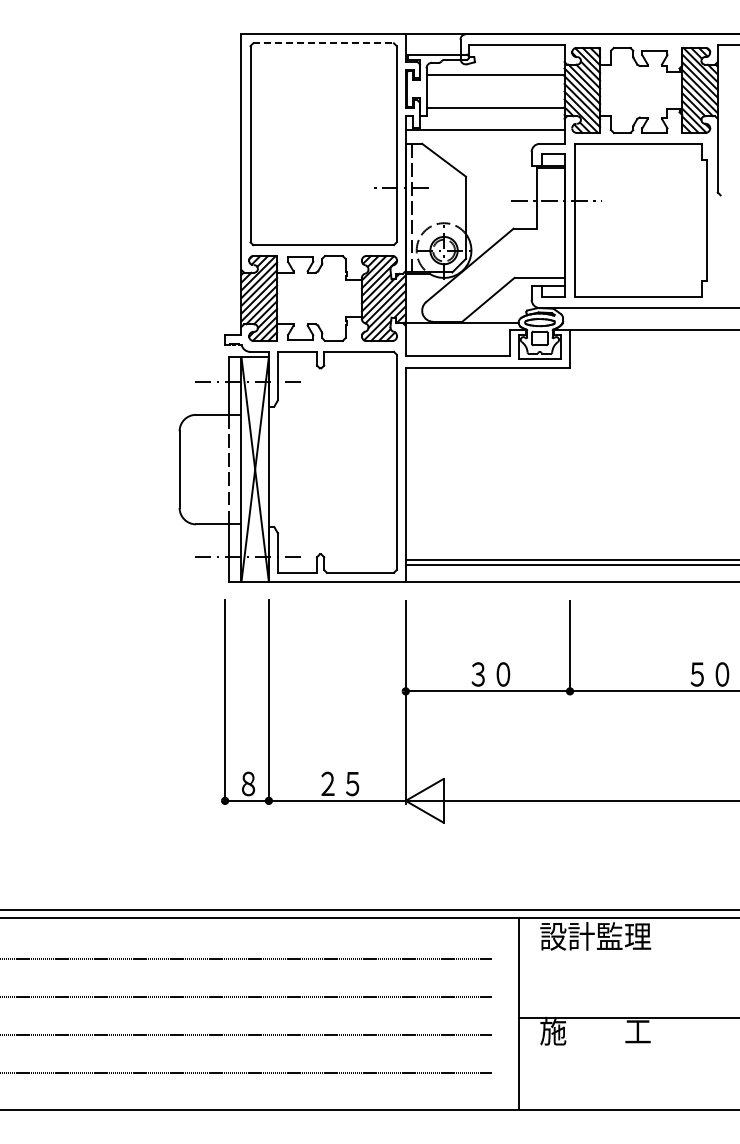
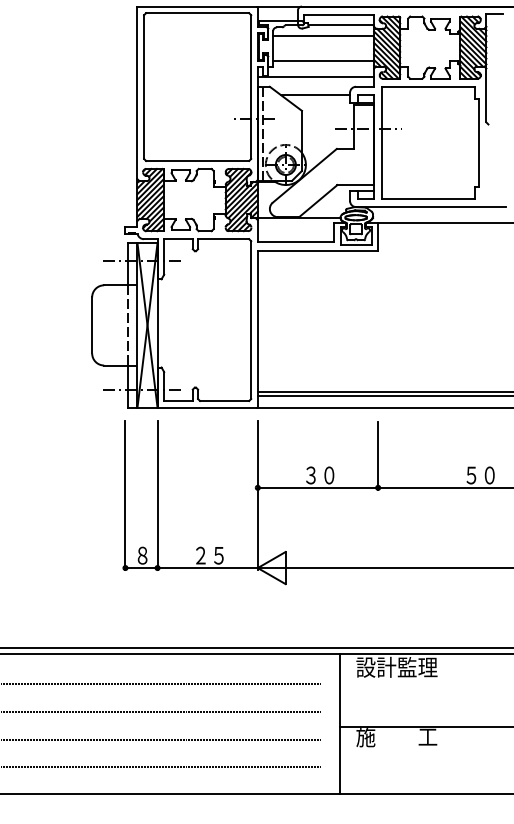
line: (324, 43) -> (198, 13), dashed -> solid
line: (520, 58) -> (341, 24), added
line: (483, 154) -> (314, 94), added

